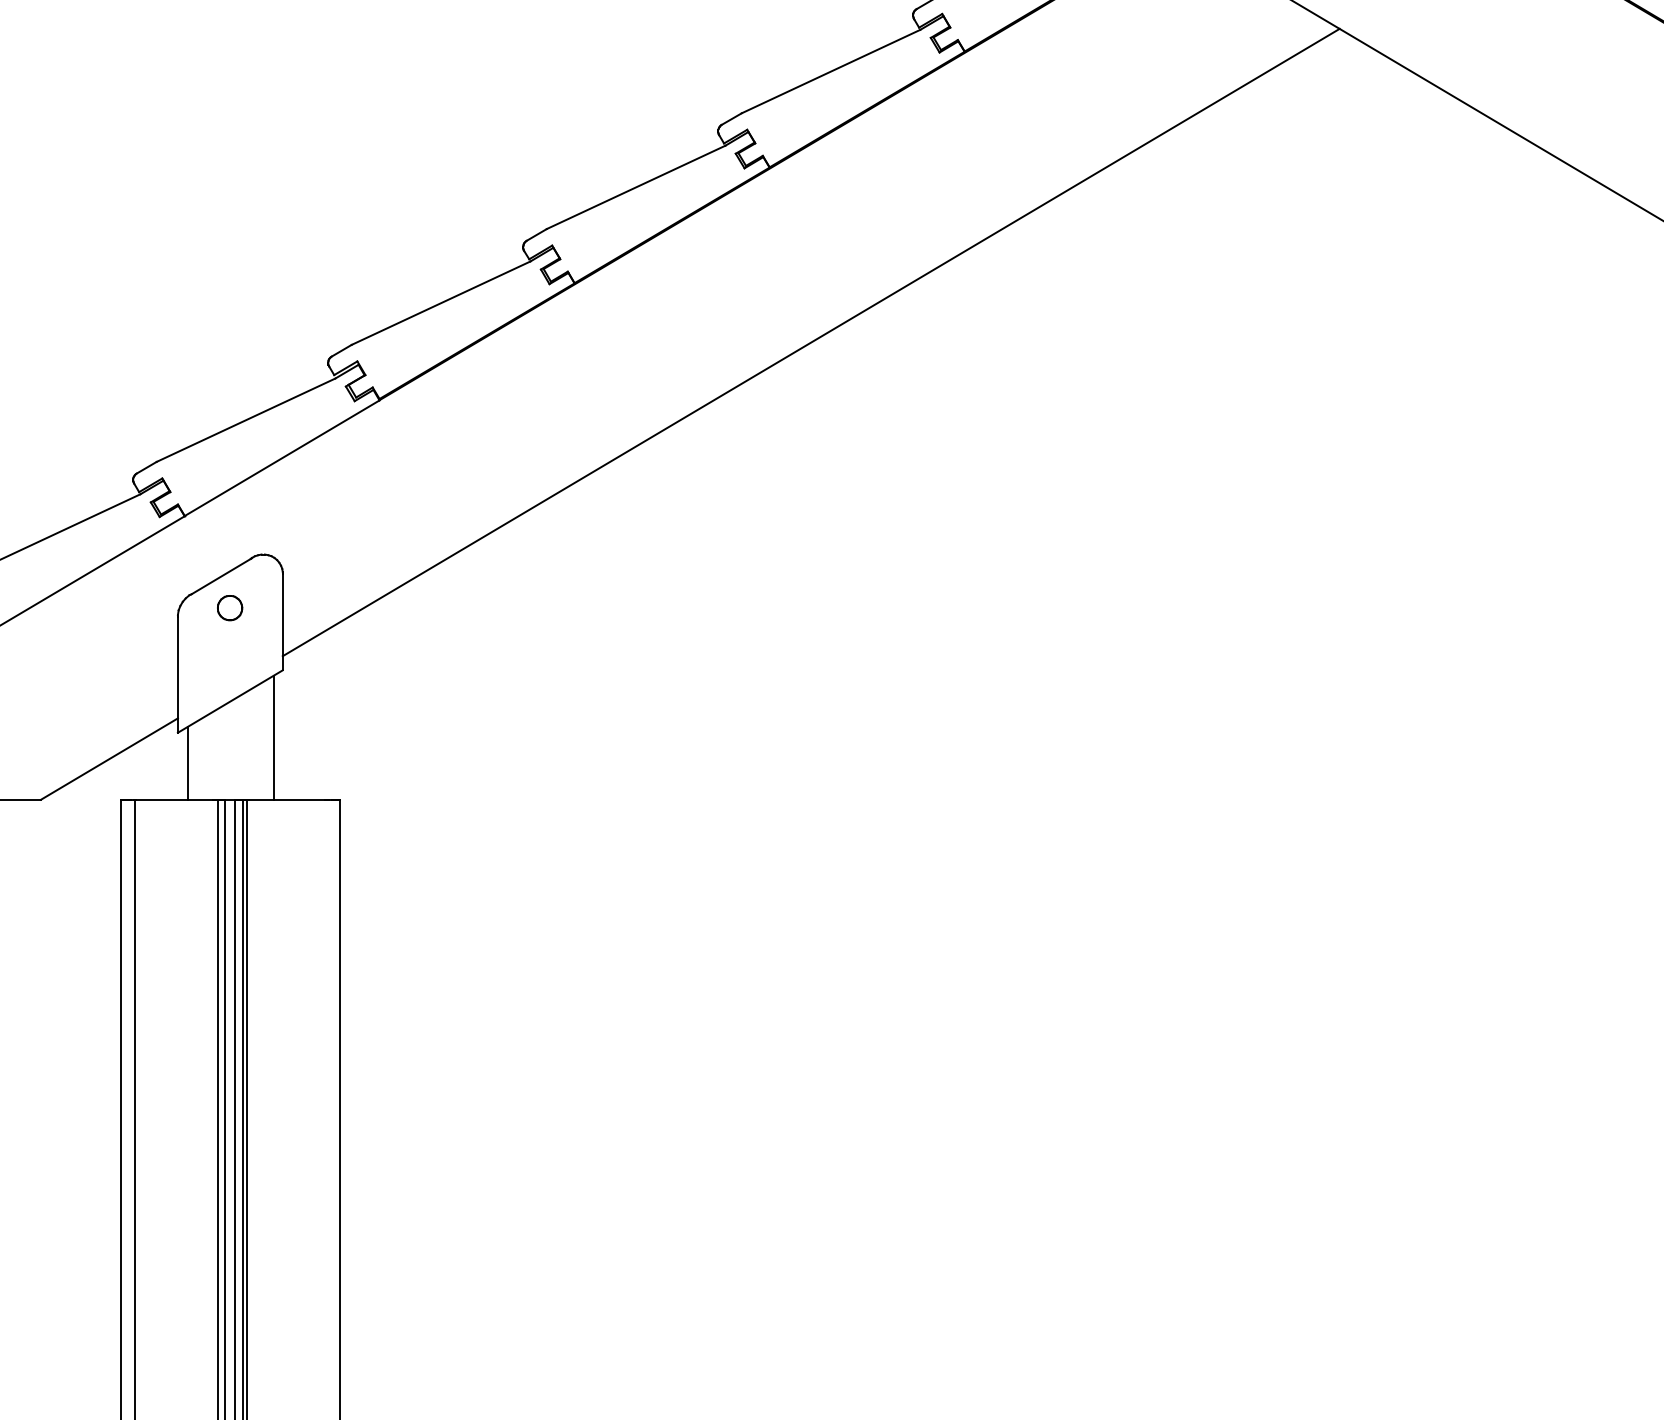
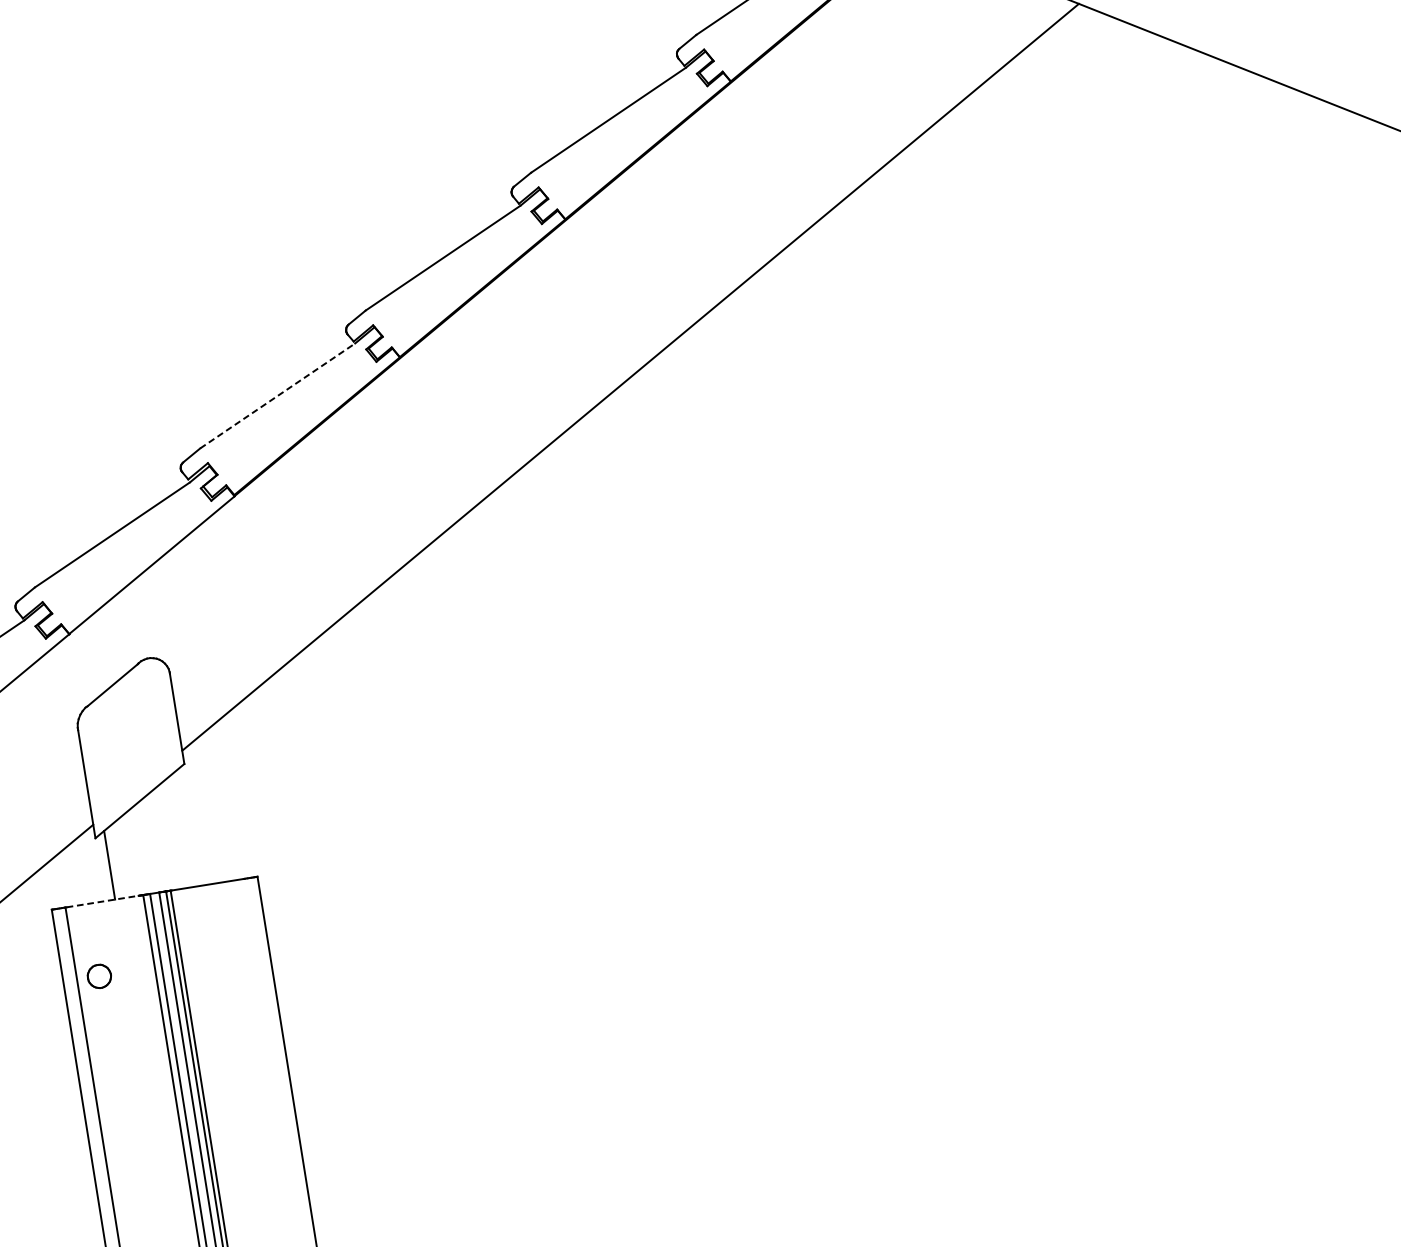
line: (441, 303) -> (278, 396), solid -> dashed
part: (230, 608) -> (99, 976), moved
line: (273, 737) -> (185, 828), removed
line: (175, 799) -> (103, 901), solid -> dashed

